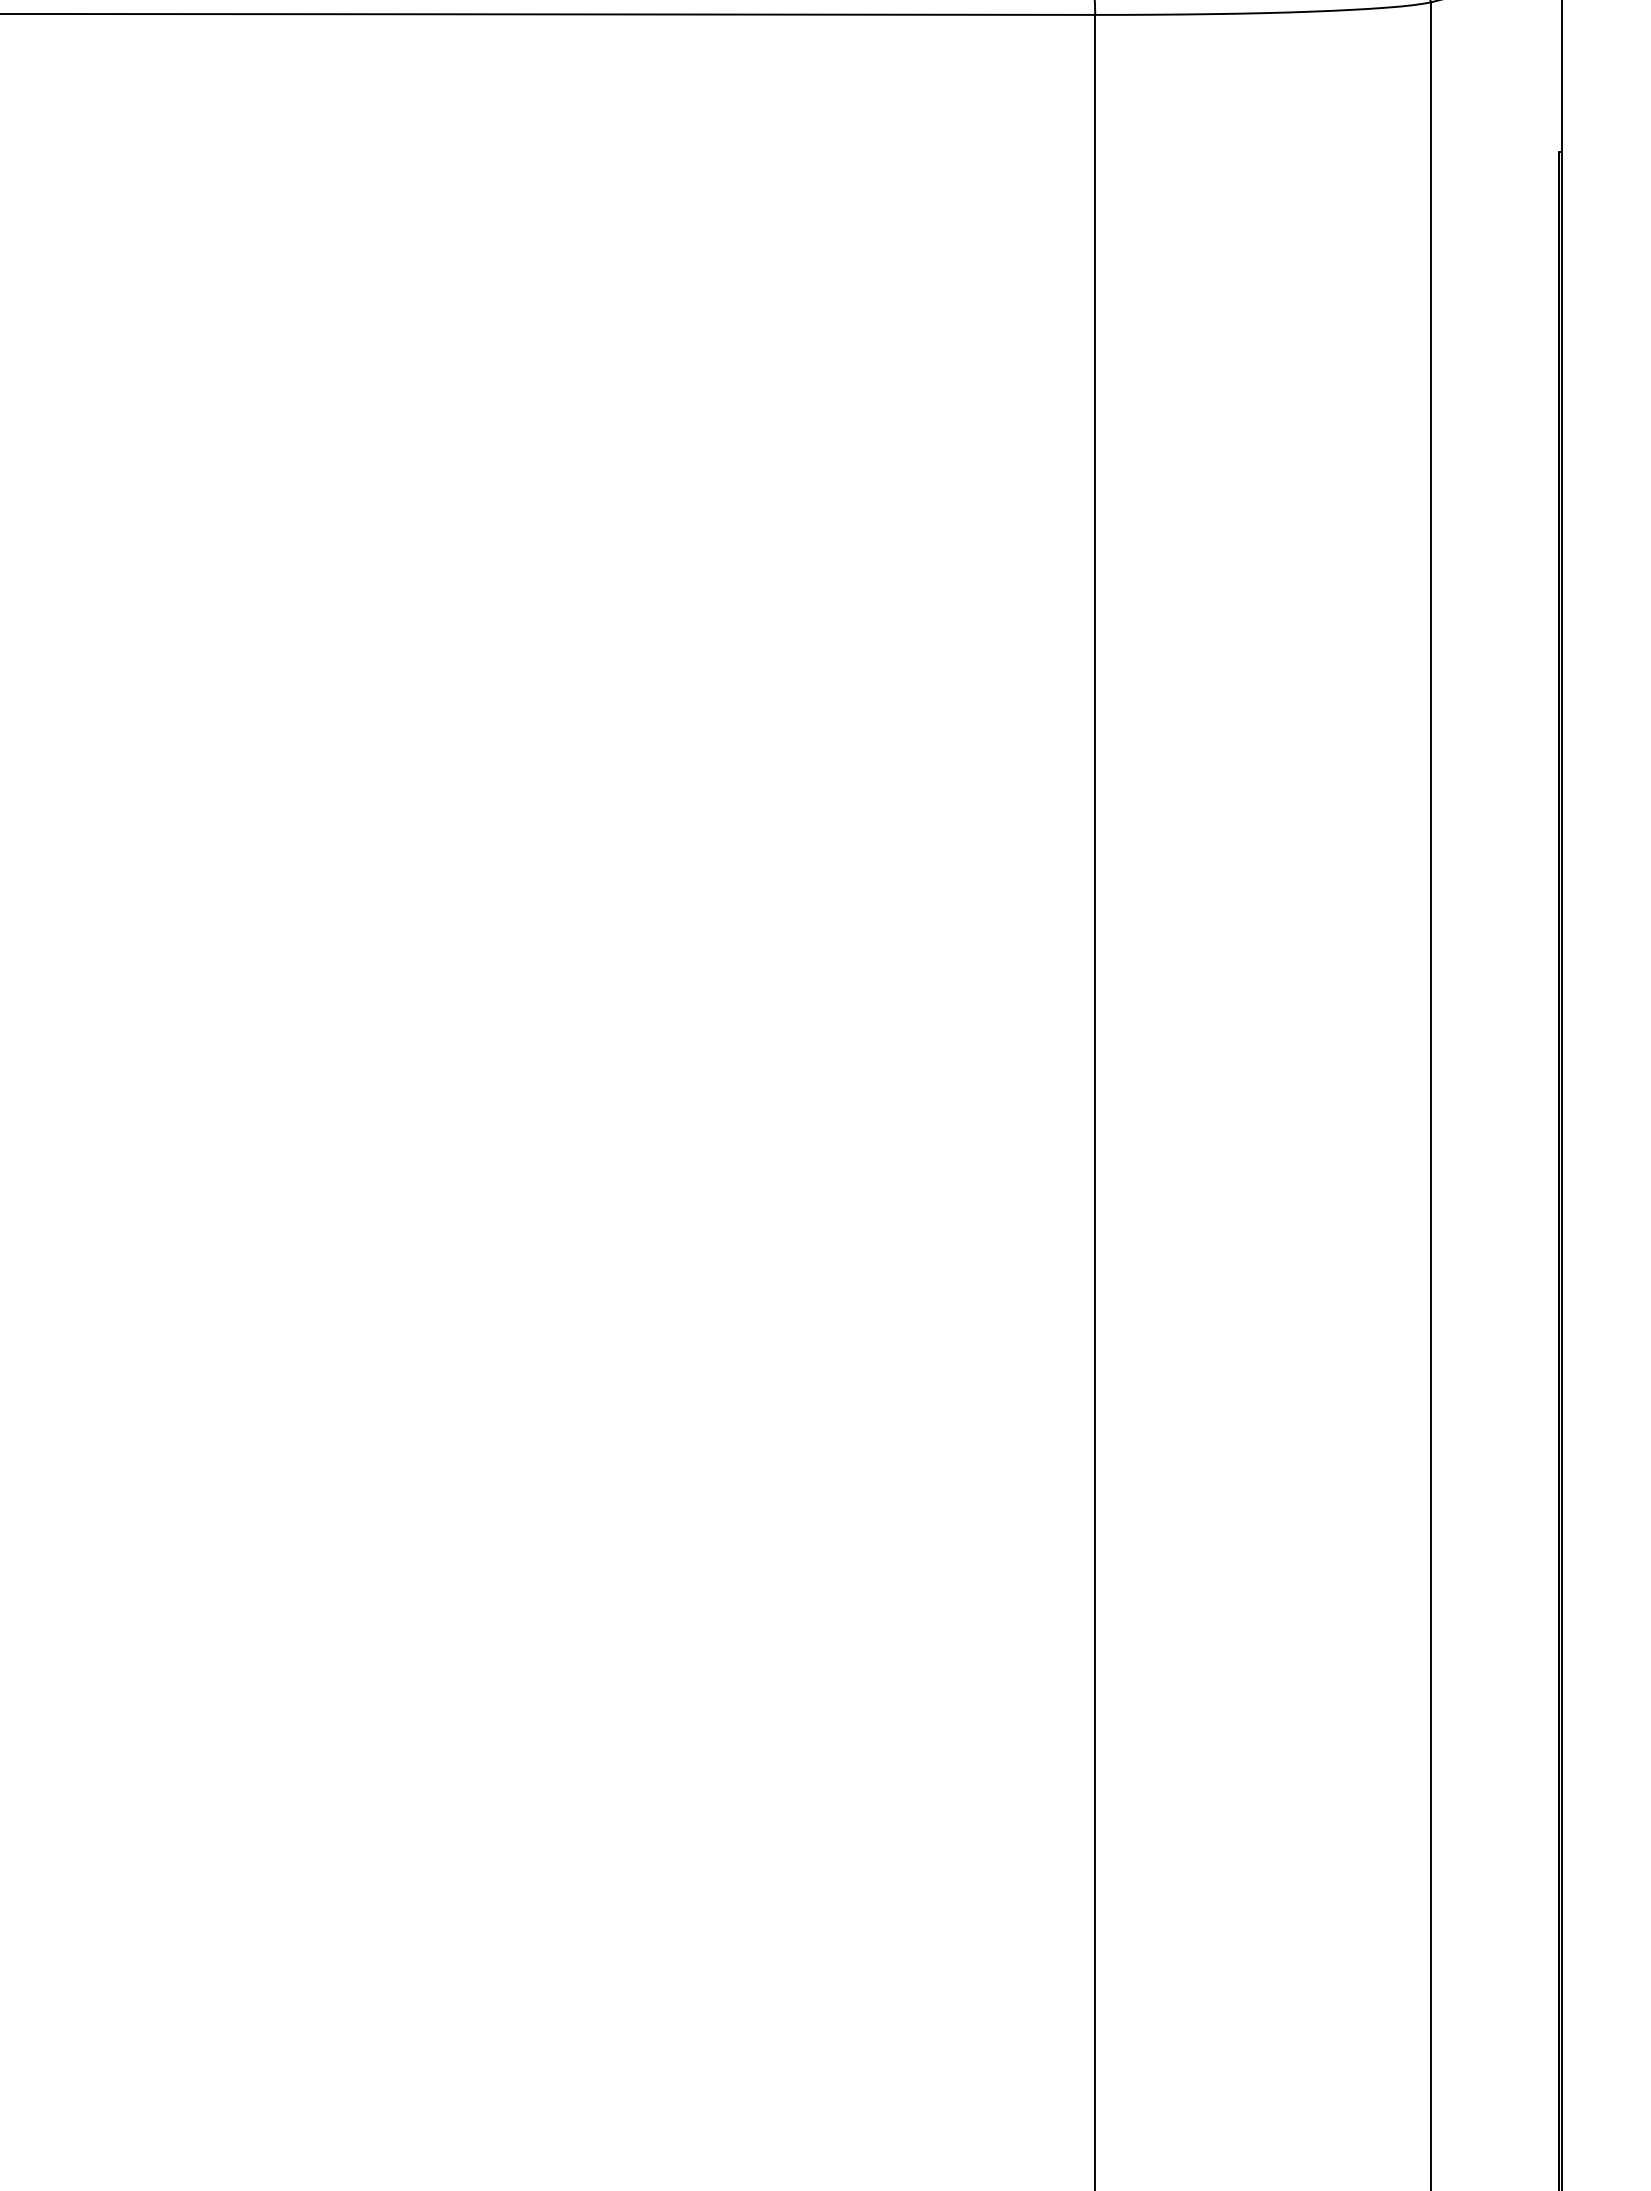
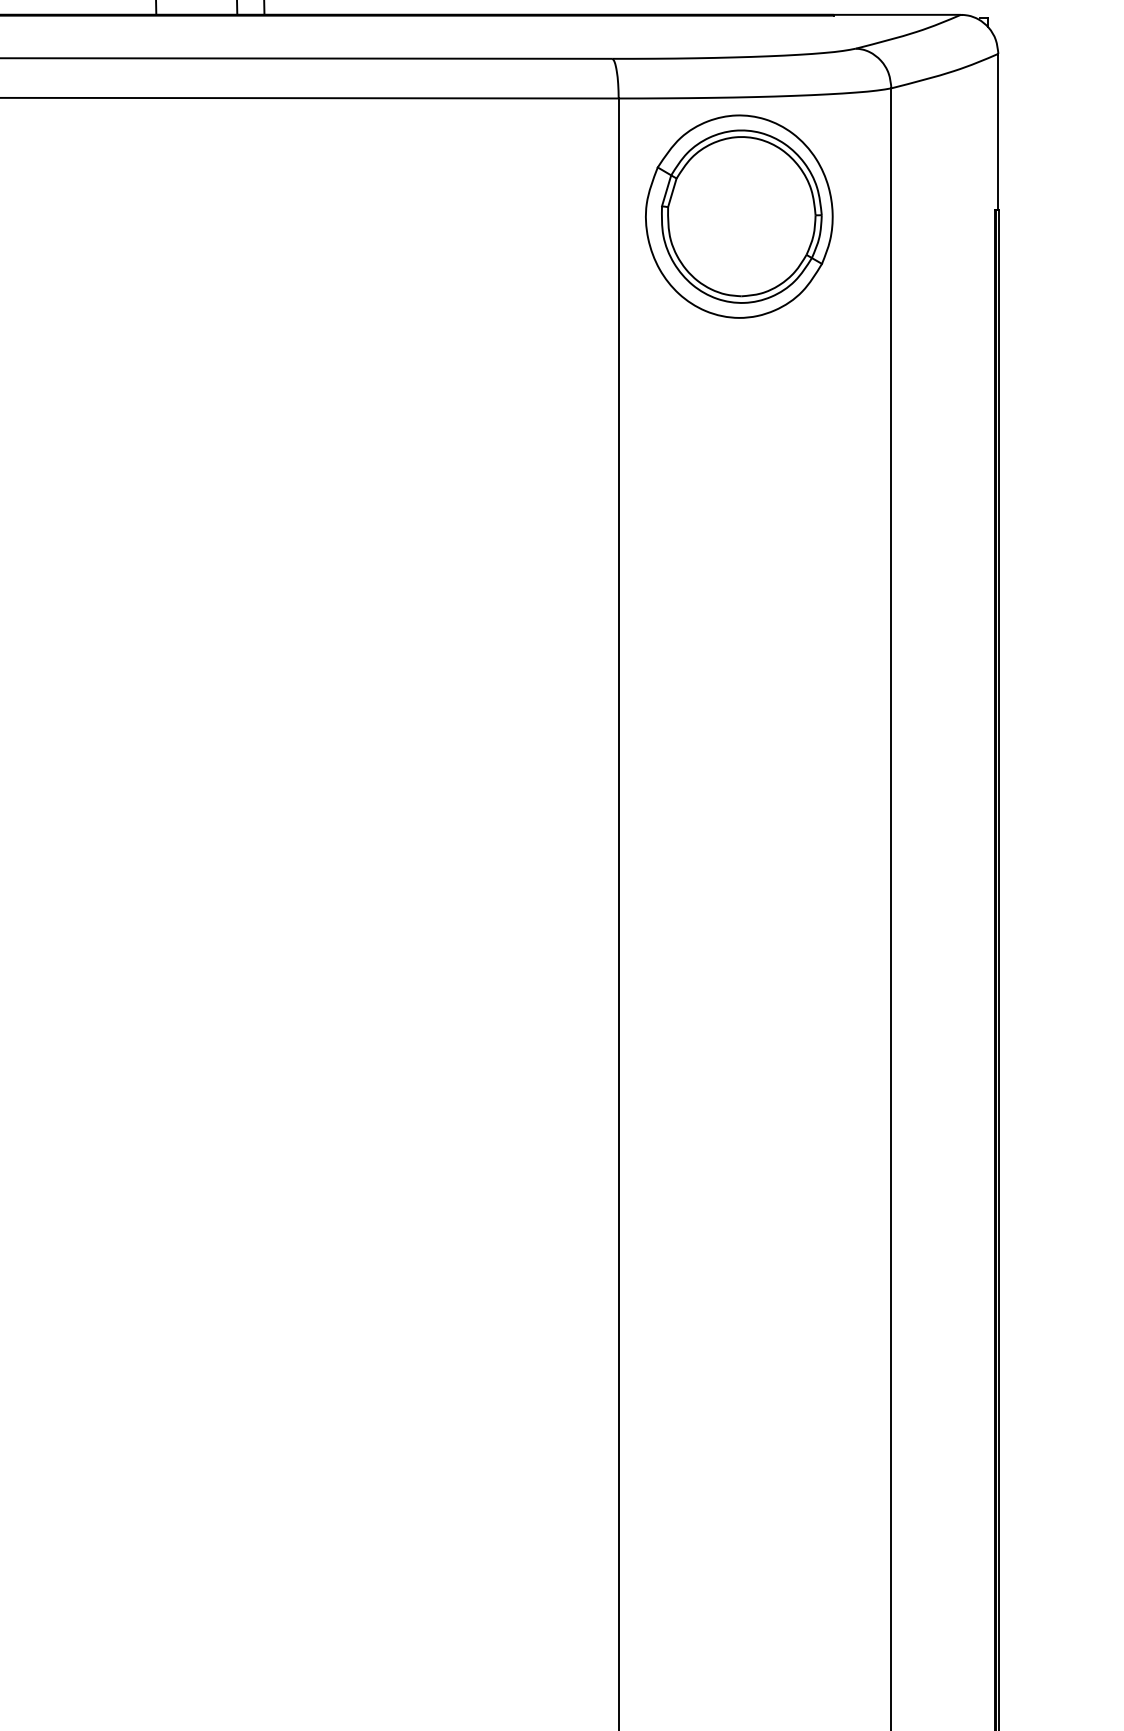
part: (1243, 159) -> (739, 216), added

